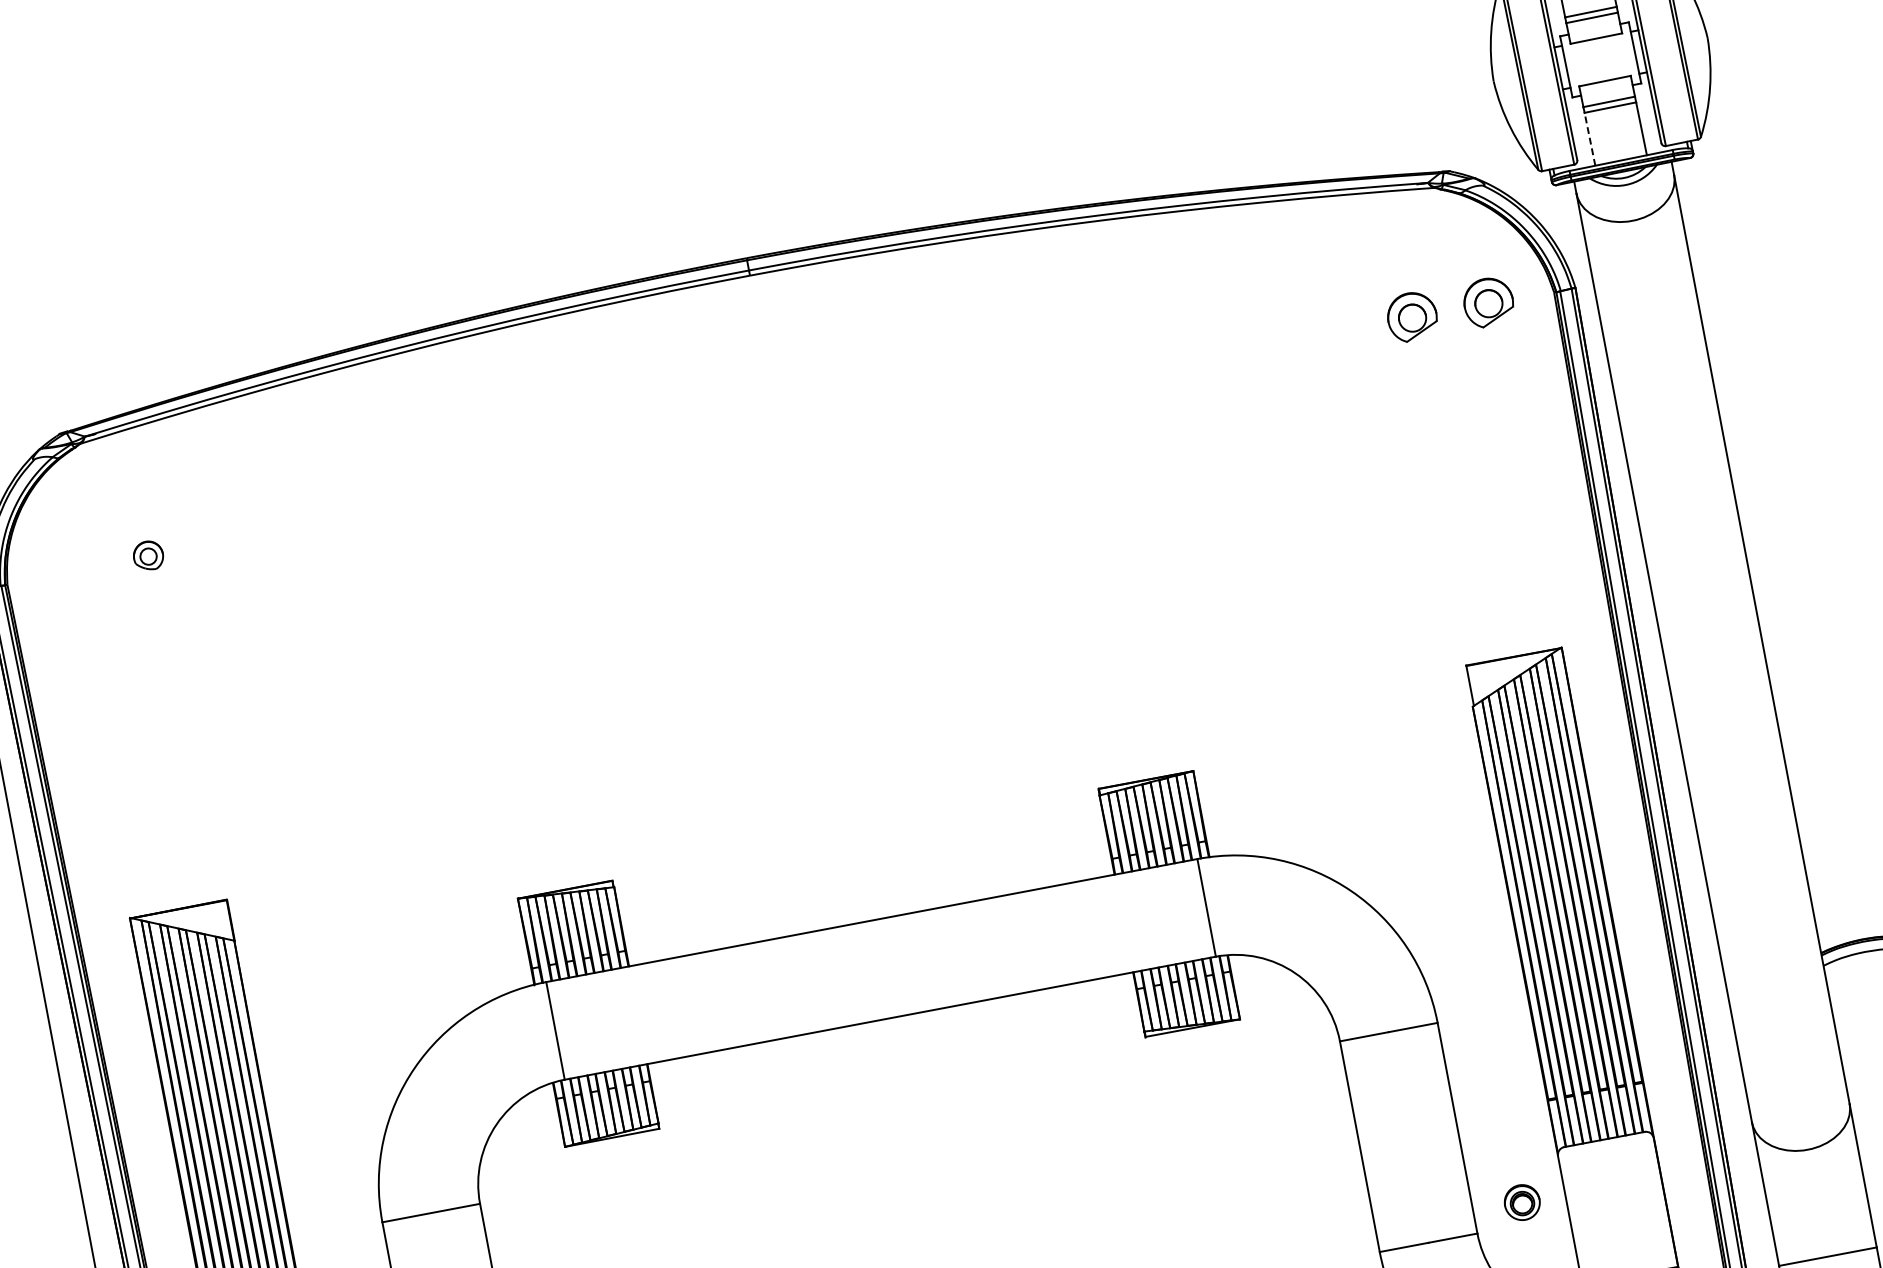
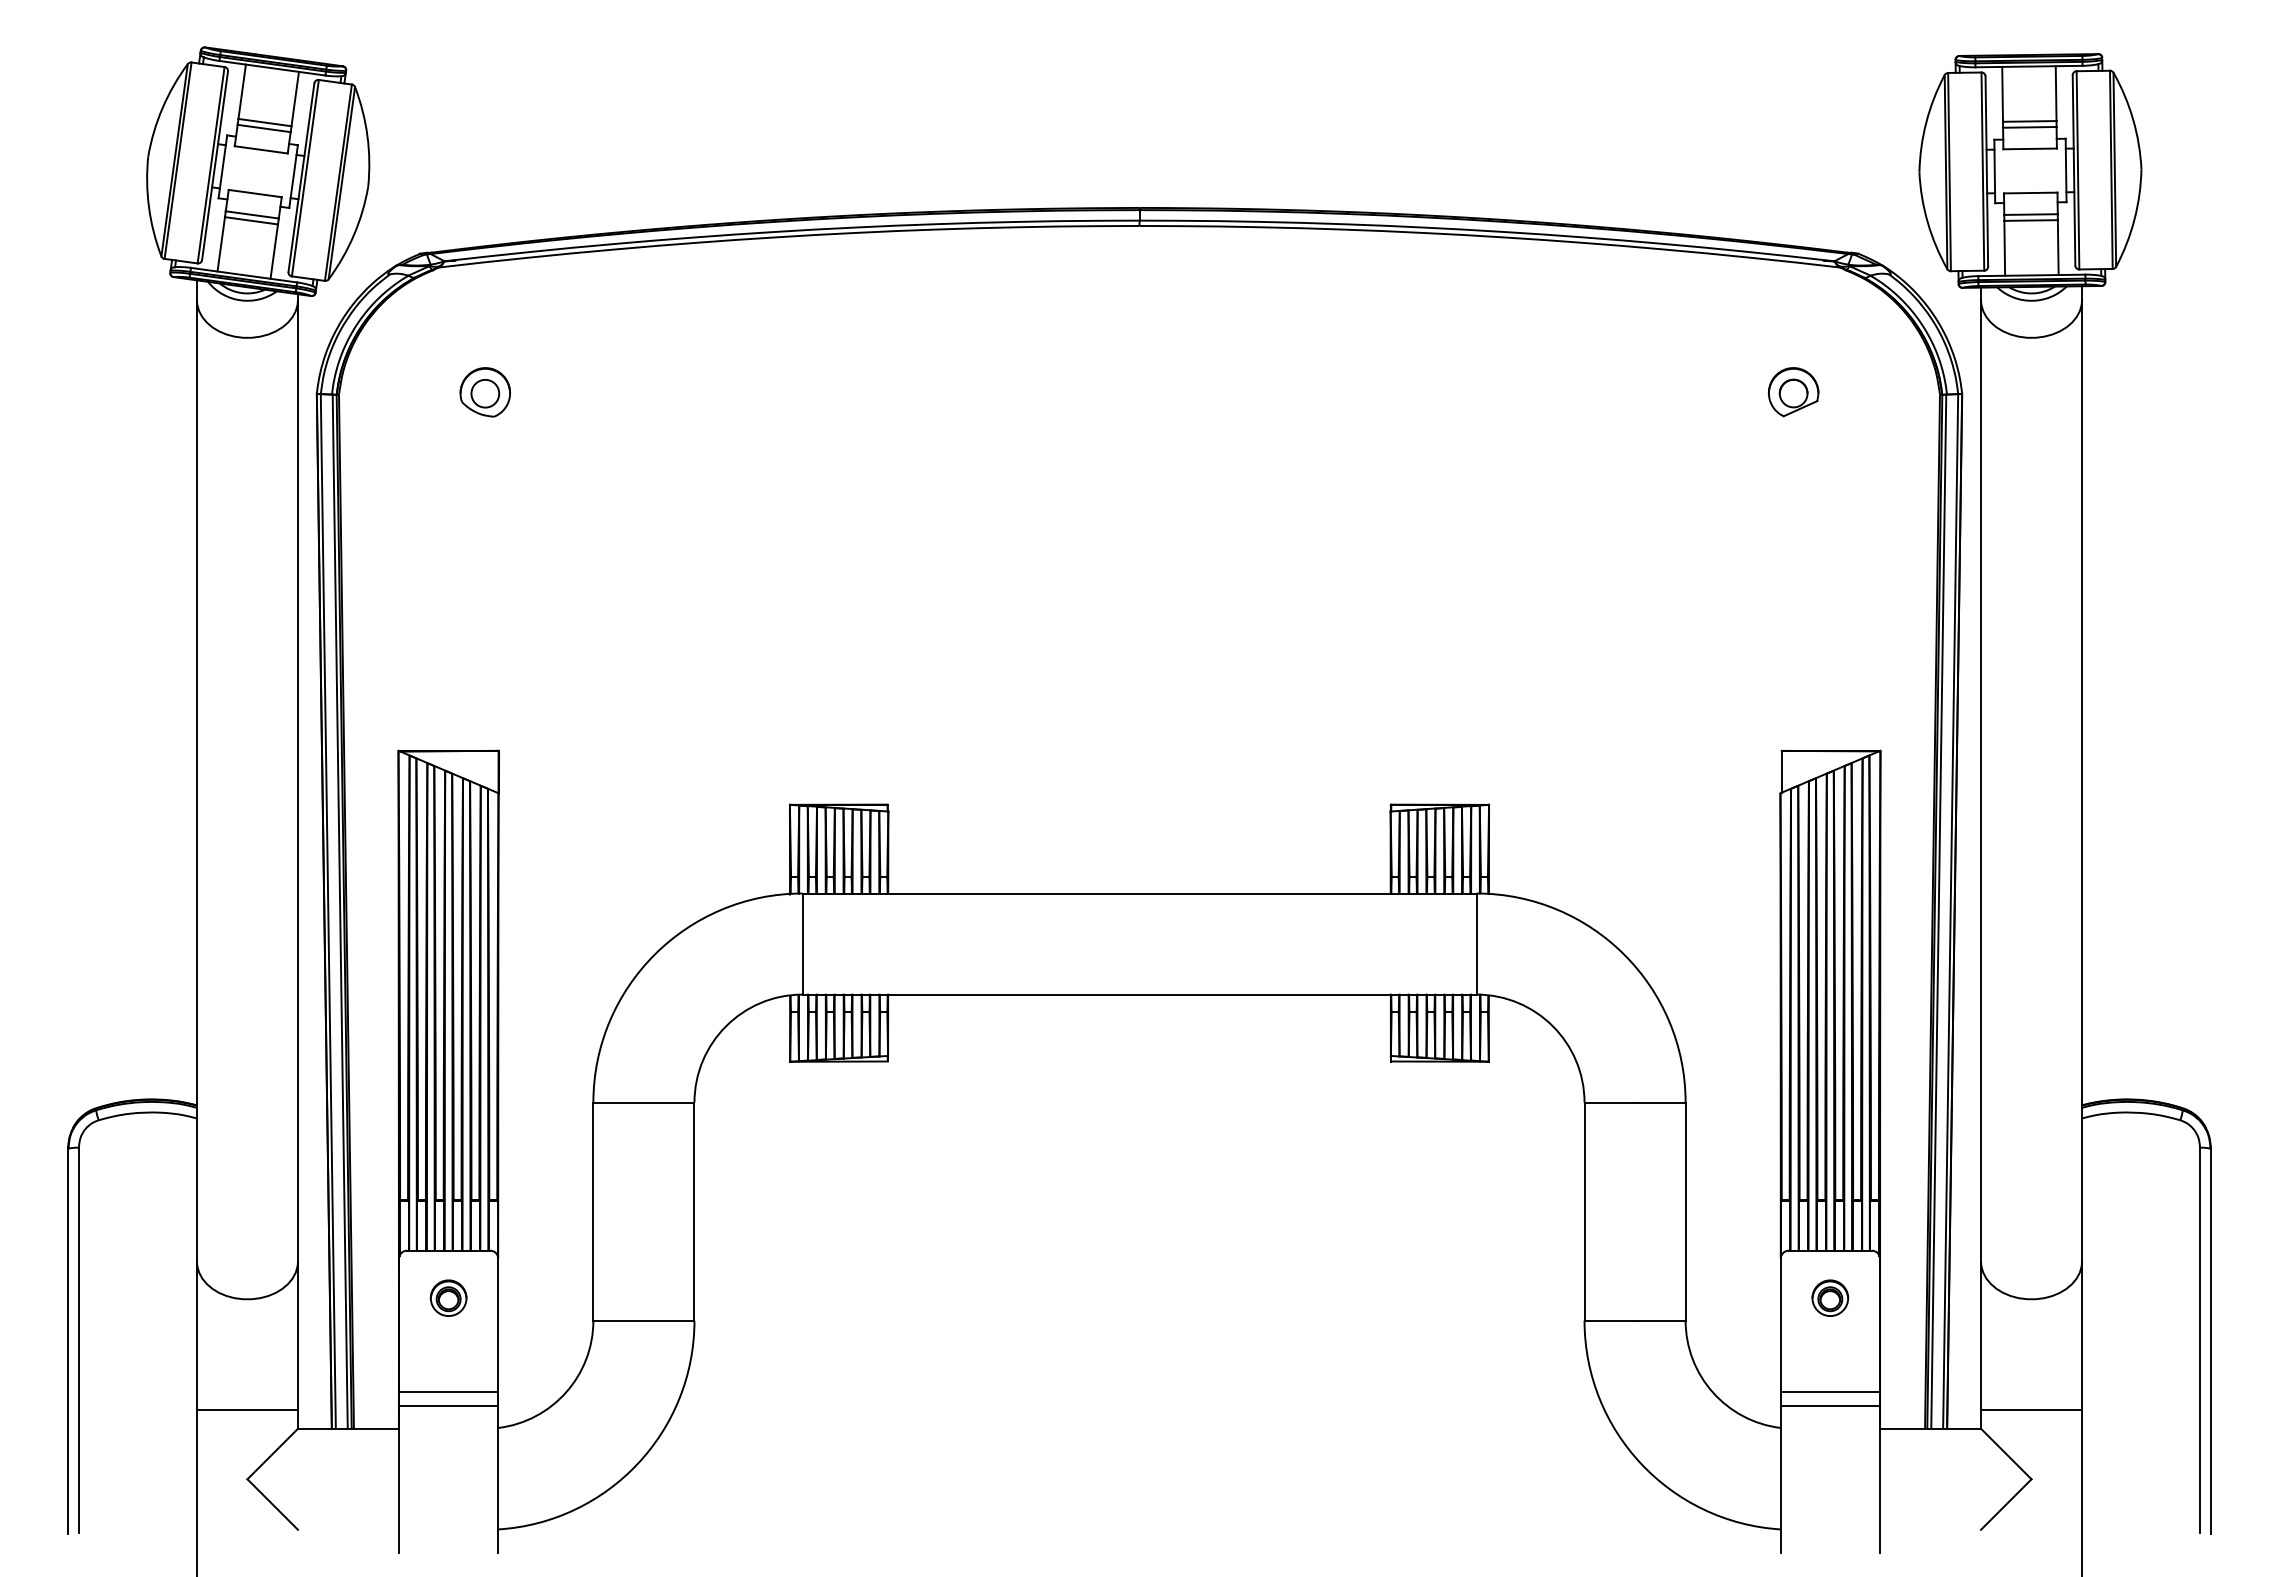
line: (1589, 138) -> (2004, 247), dashed -> solid
part: (1488, 302) -> (1872, 392), removed
part: (148, 555) -> (485, 392), size x1.67
part: (1522, 1201) -> (1830, 1297), moved

